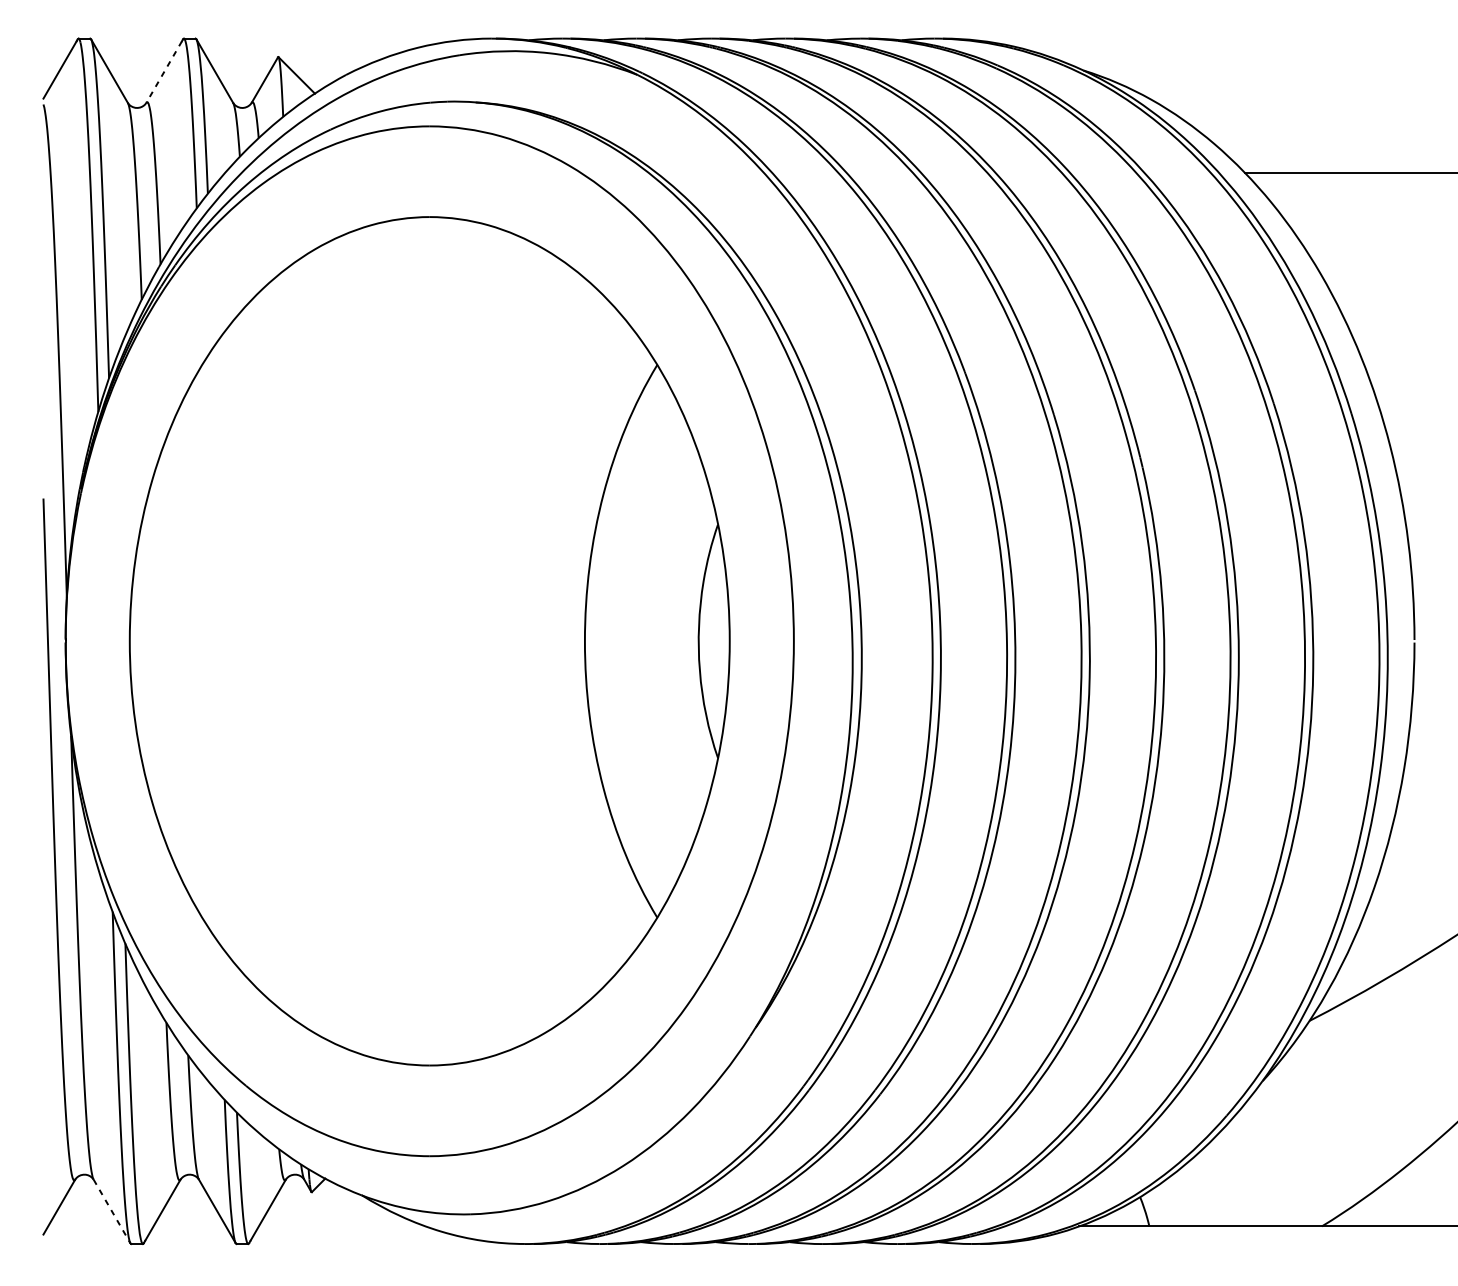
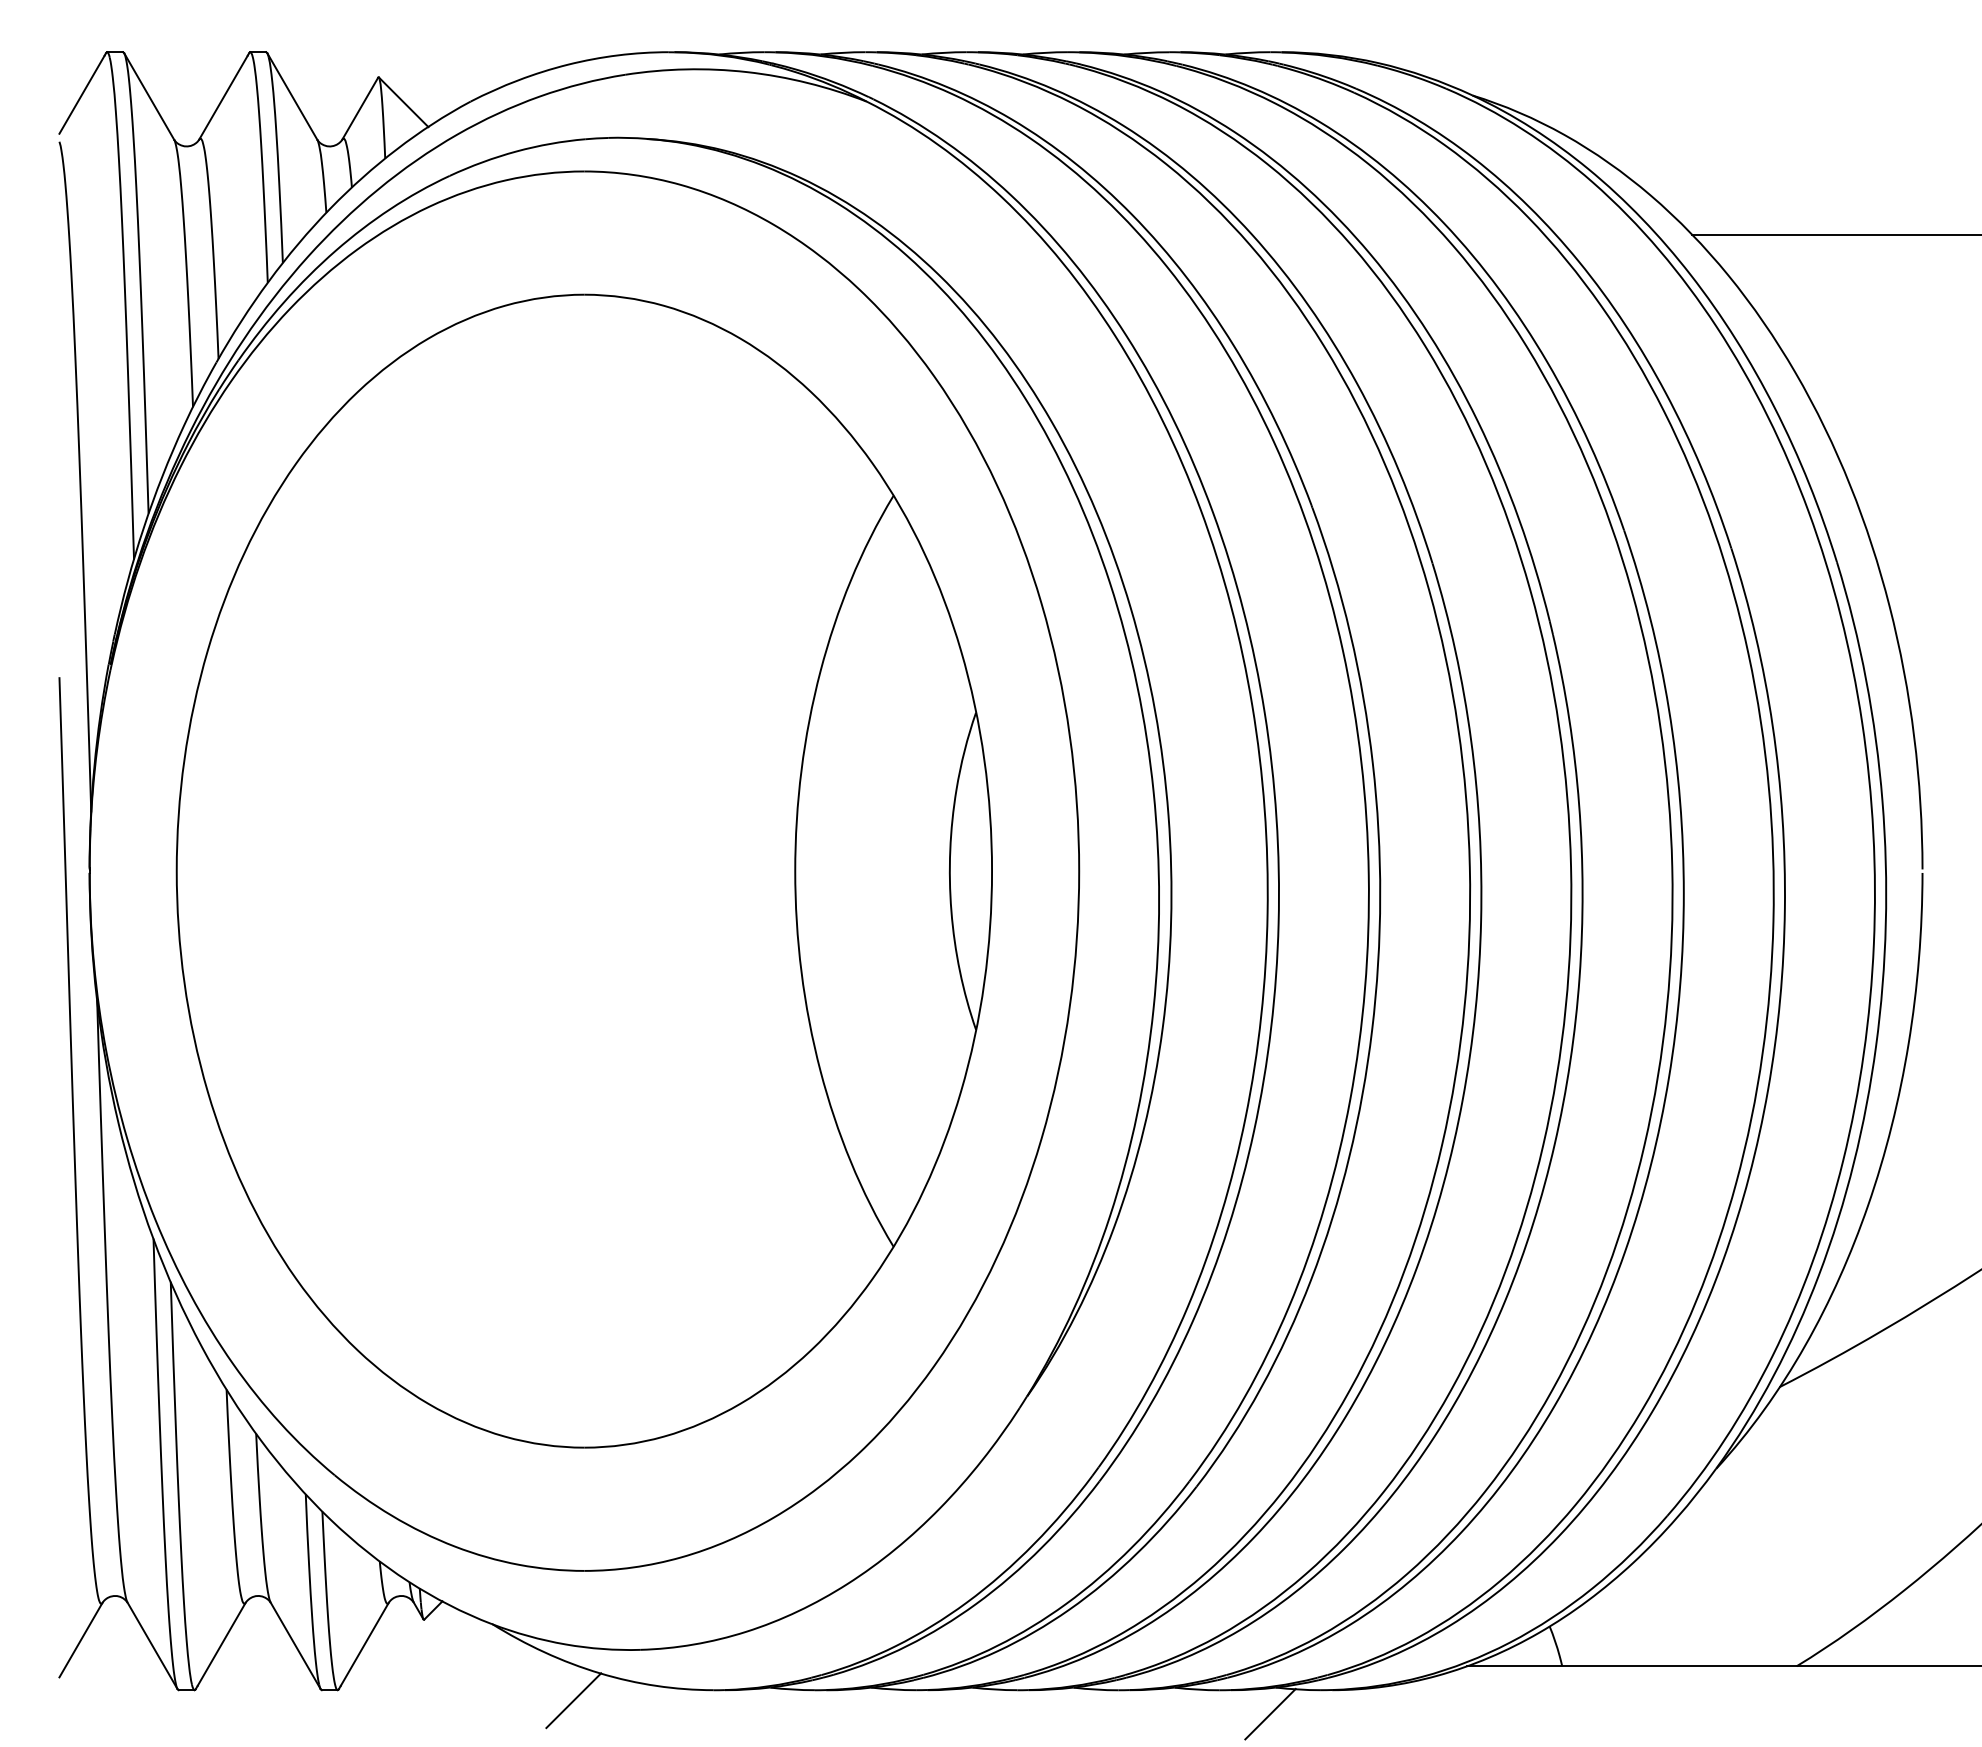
line: (164, 72) -> (223, 98), dashed -> solid
line: (111, 1211) -> (152, 1646), dashed -> solid
line: (421, 1251) -> (573, 1700), added
line: (934, 1261) -> (1270, 1713), added

